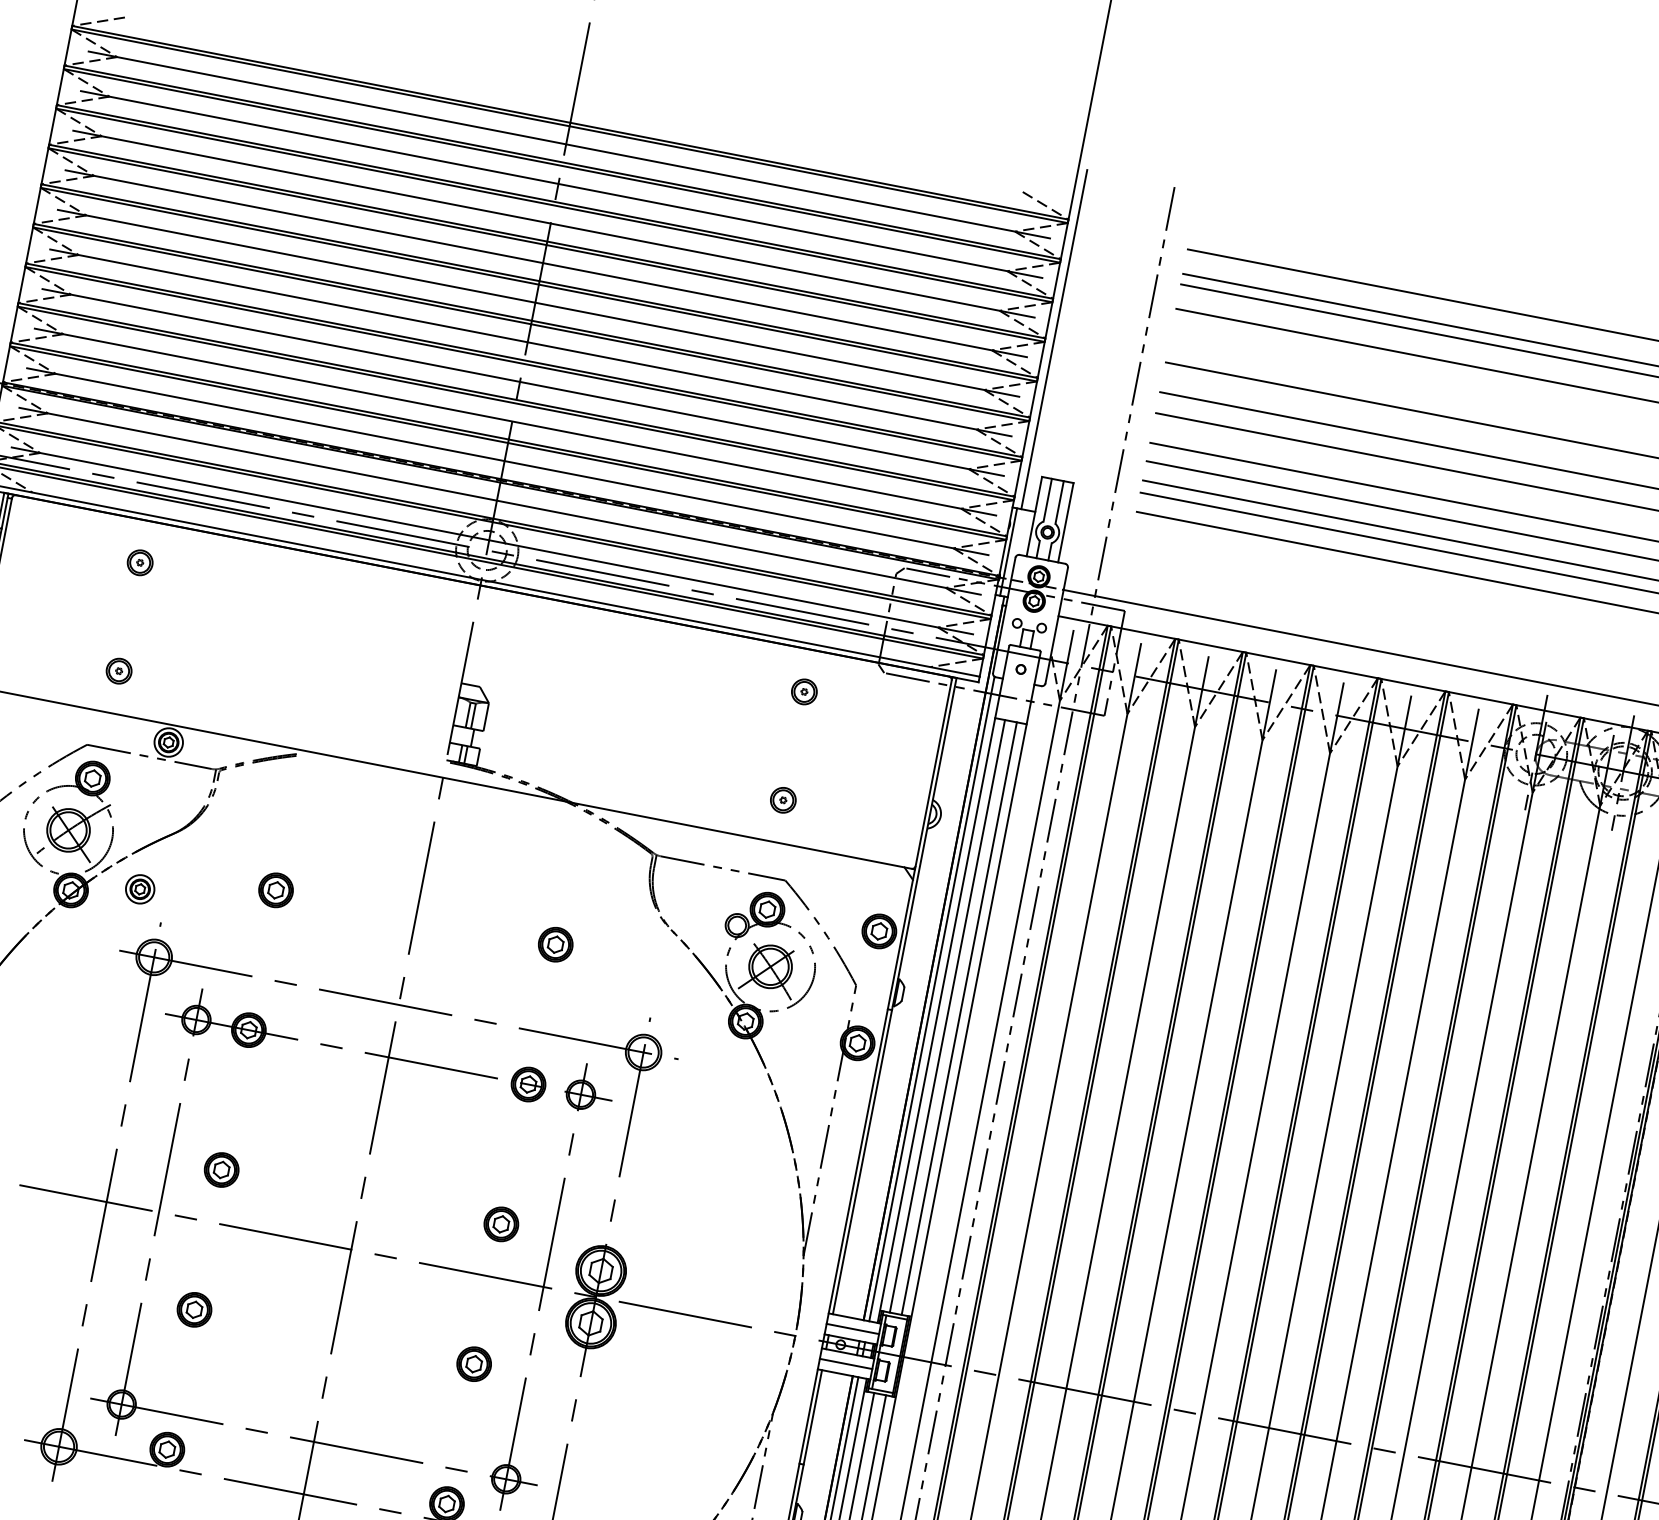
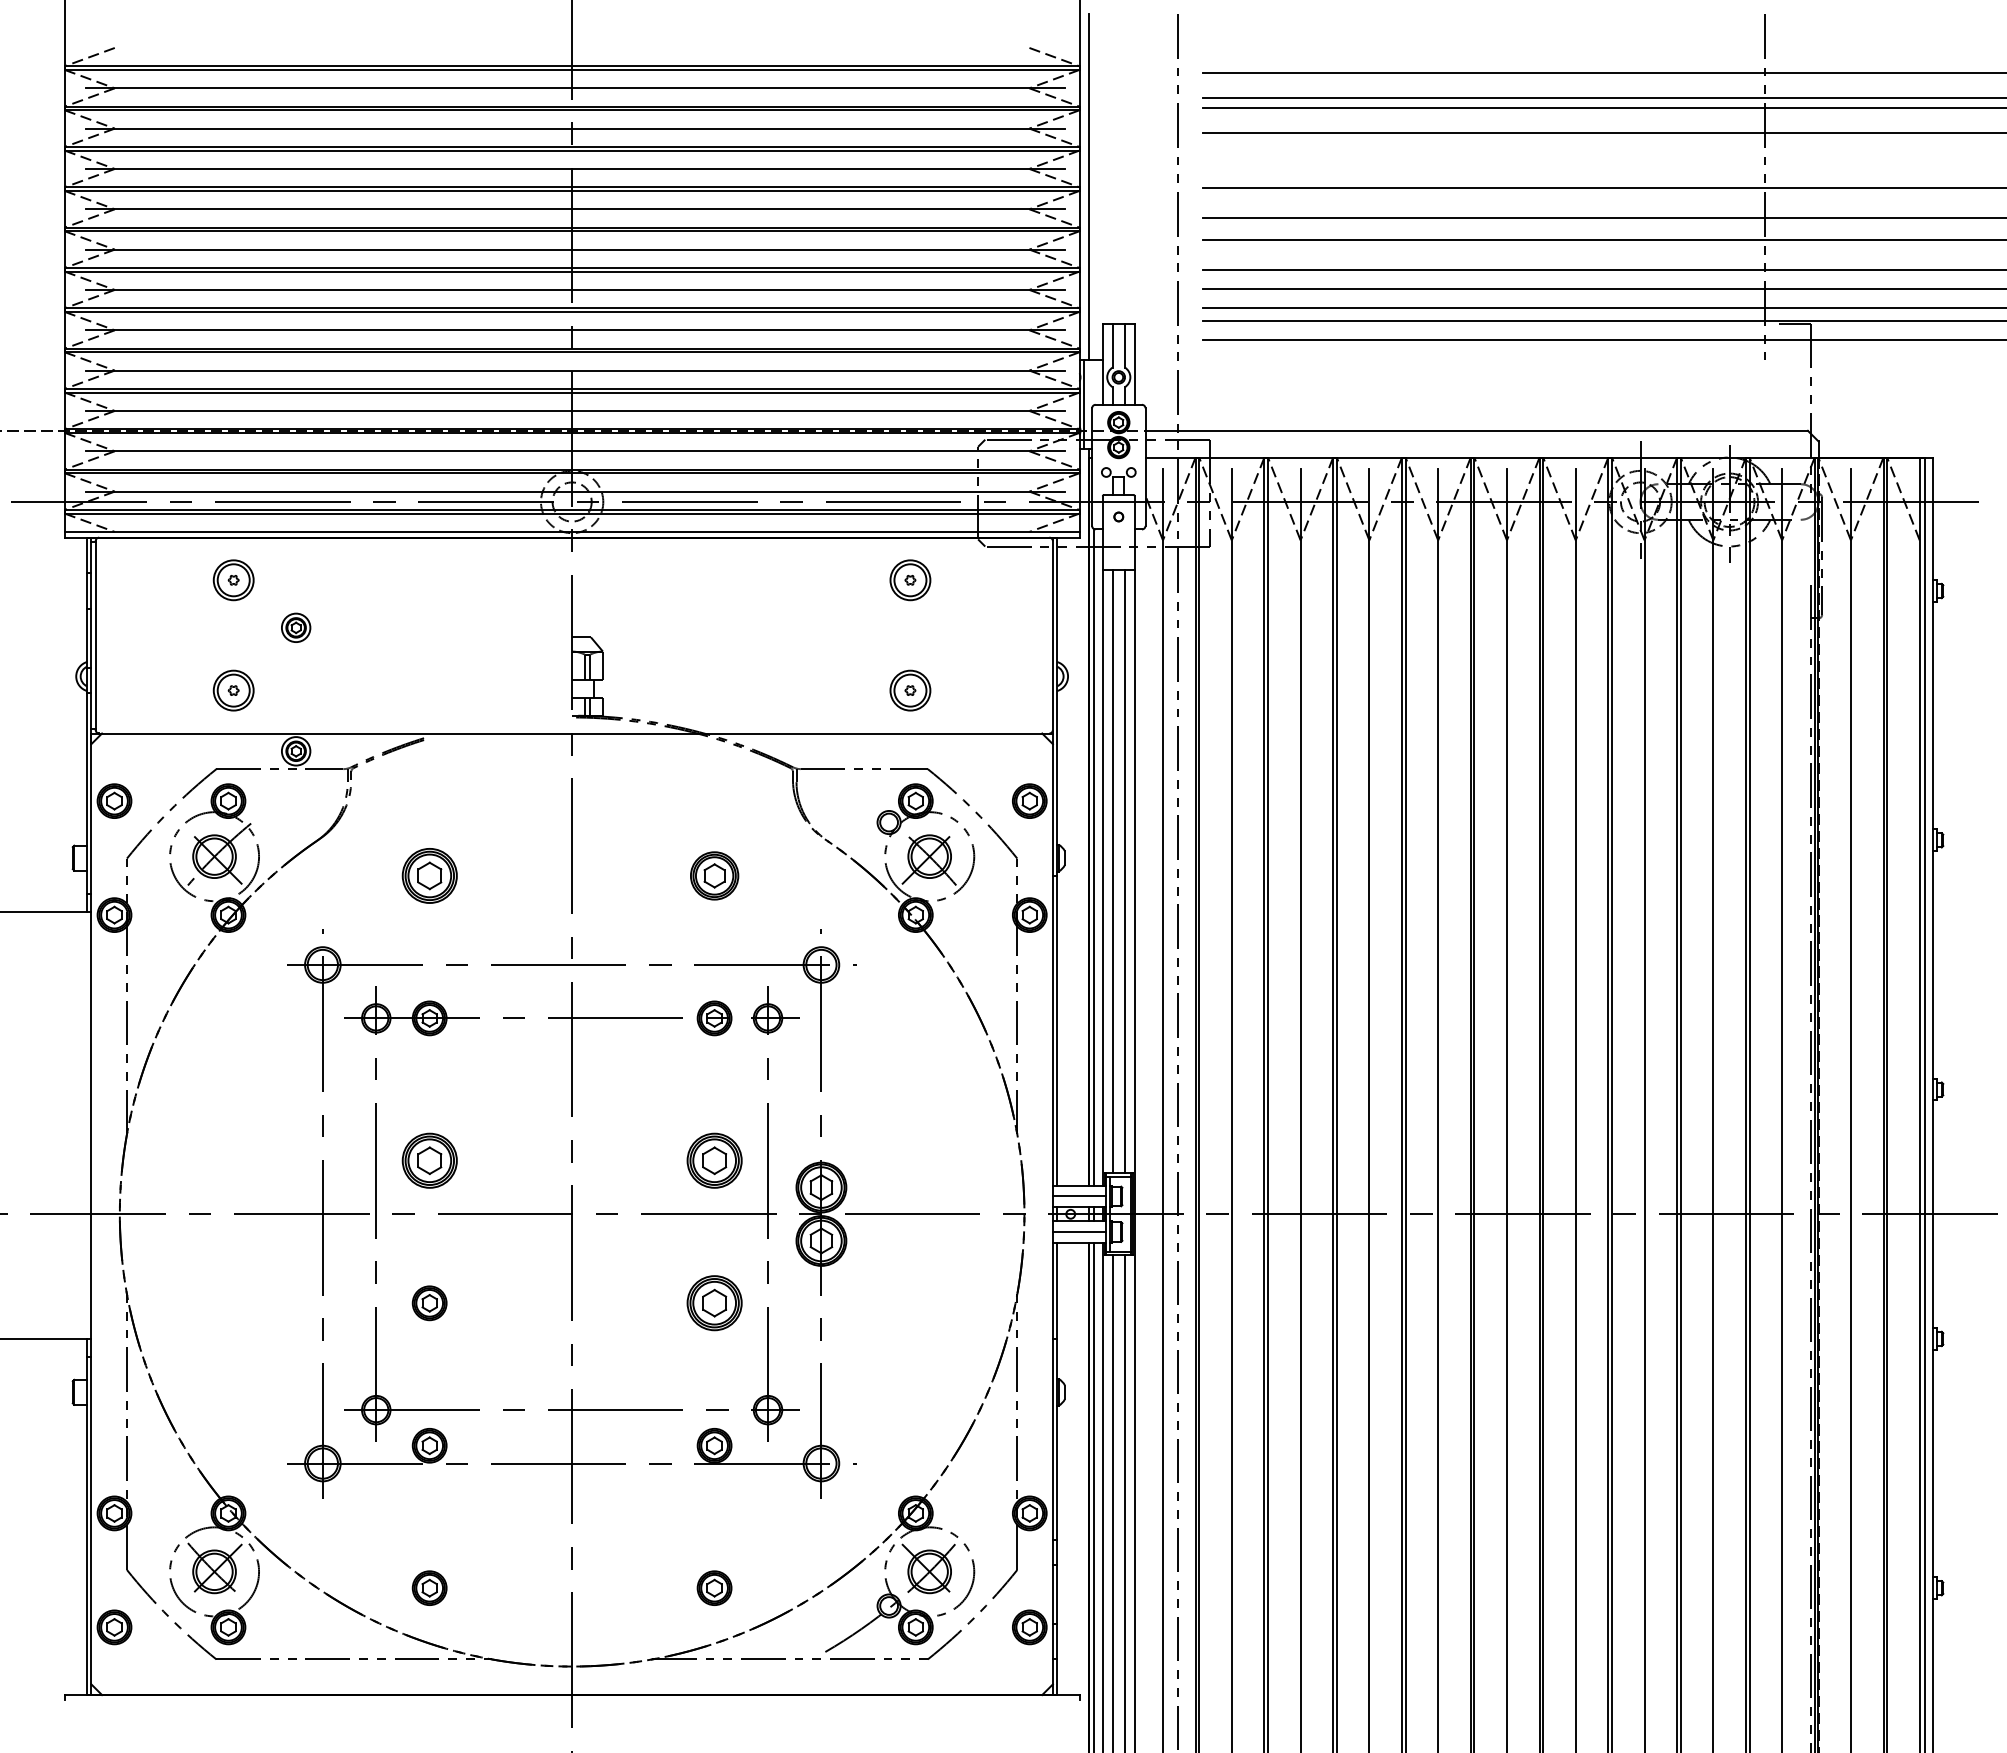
part: (139, 562) -> (233, 580), size x1.6
part: (118, 670) -> (233, 690), size x1.6
part: (804, 692) -> (910, 580), size x1.6
part: (783, 800) -> (910, 690), size x1.6
part: (140, 889) -> (296, 627), moved
part: (275, 889) -> (429, 875), size x1.6
part: (555, 944) -> (714, 875), size x1.4
part: (221, 1169) -> (429, 1160), size x1.6
part: (501, 1224) -> (714, 1160), size x1.6
part: (474, 1364) -> (714, 1303), size x1.6

